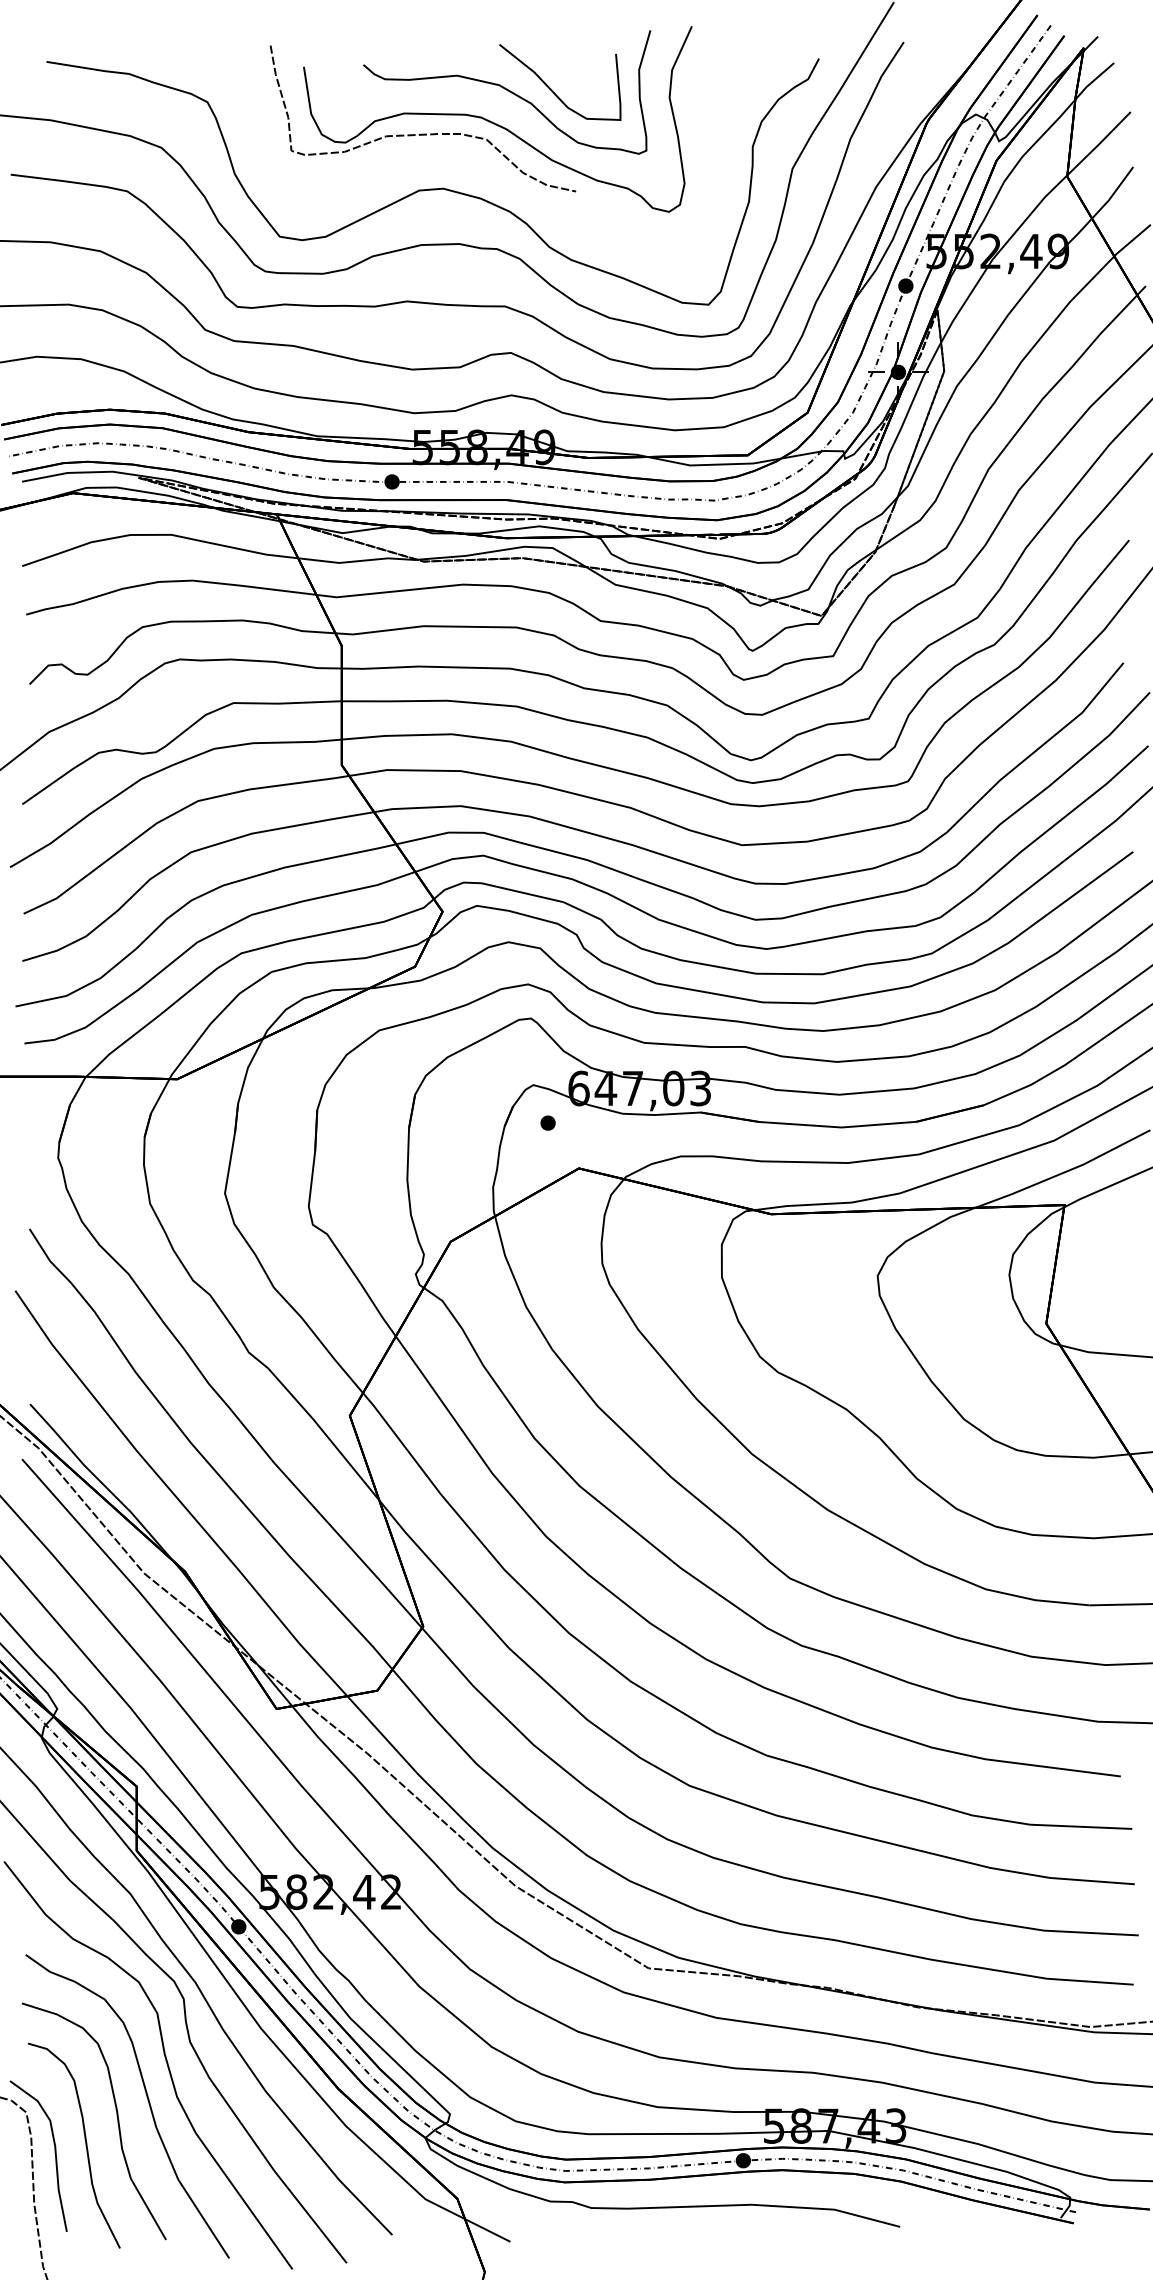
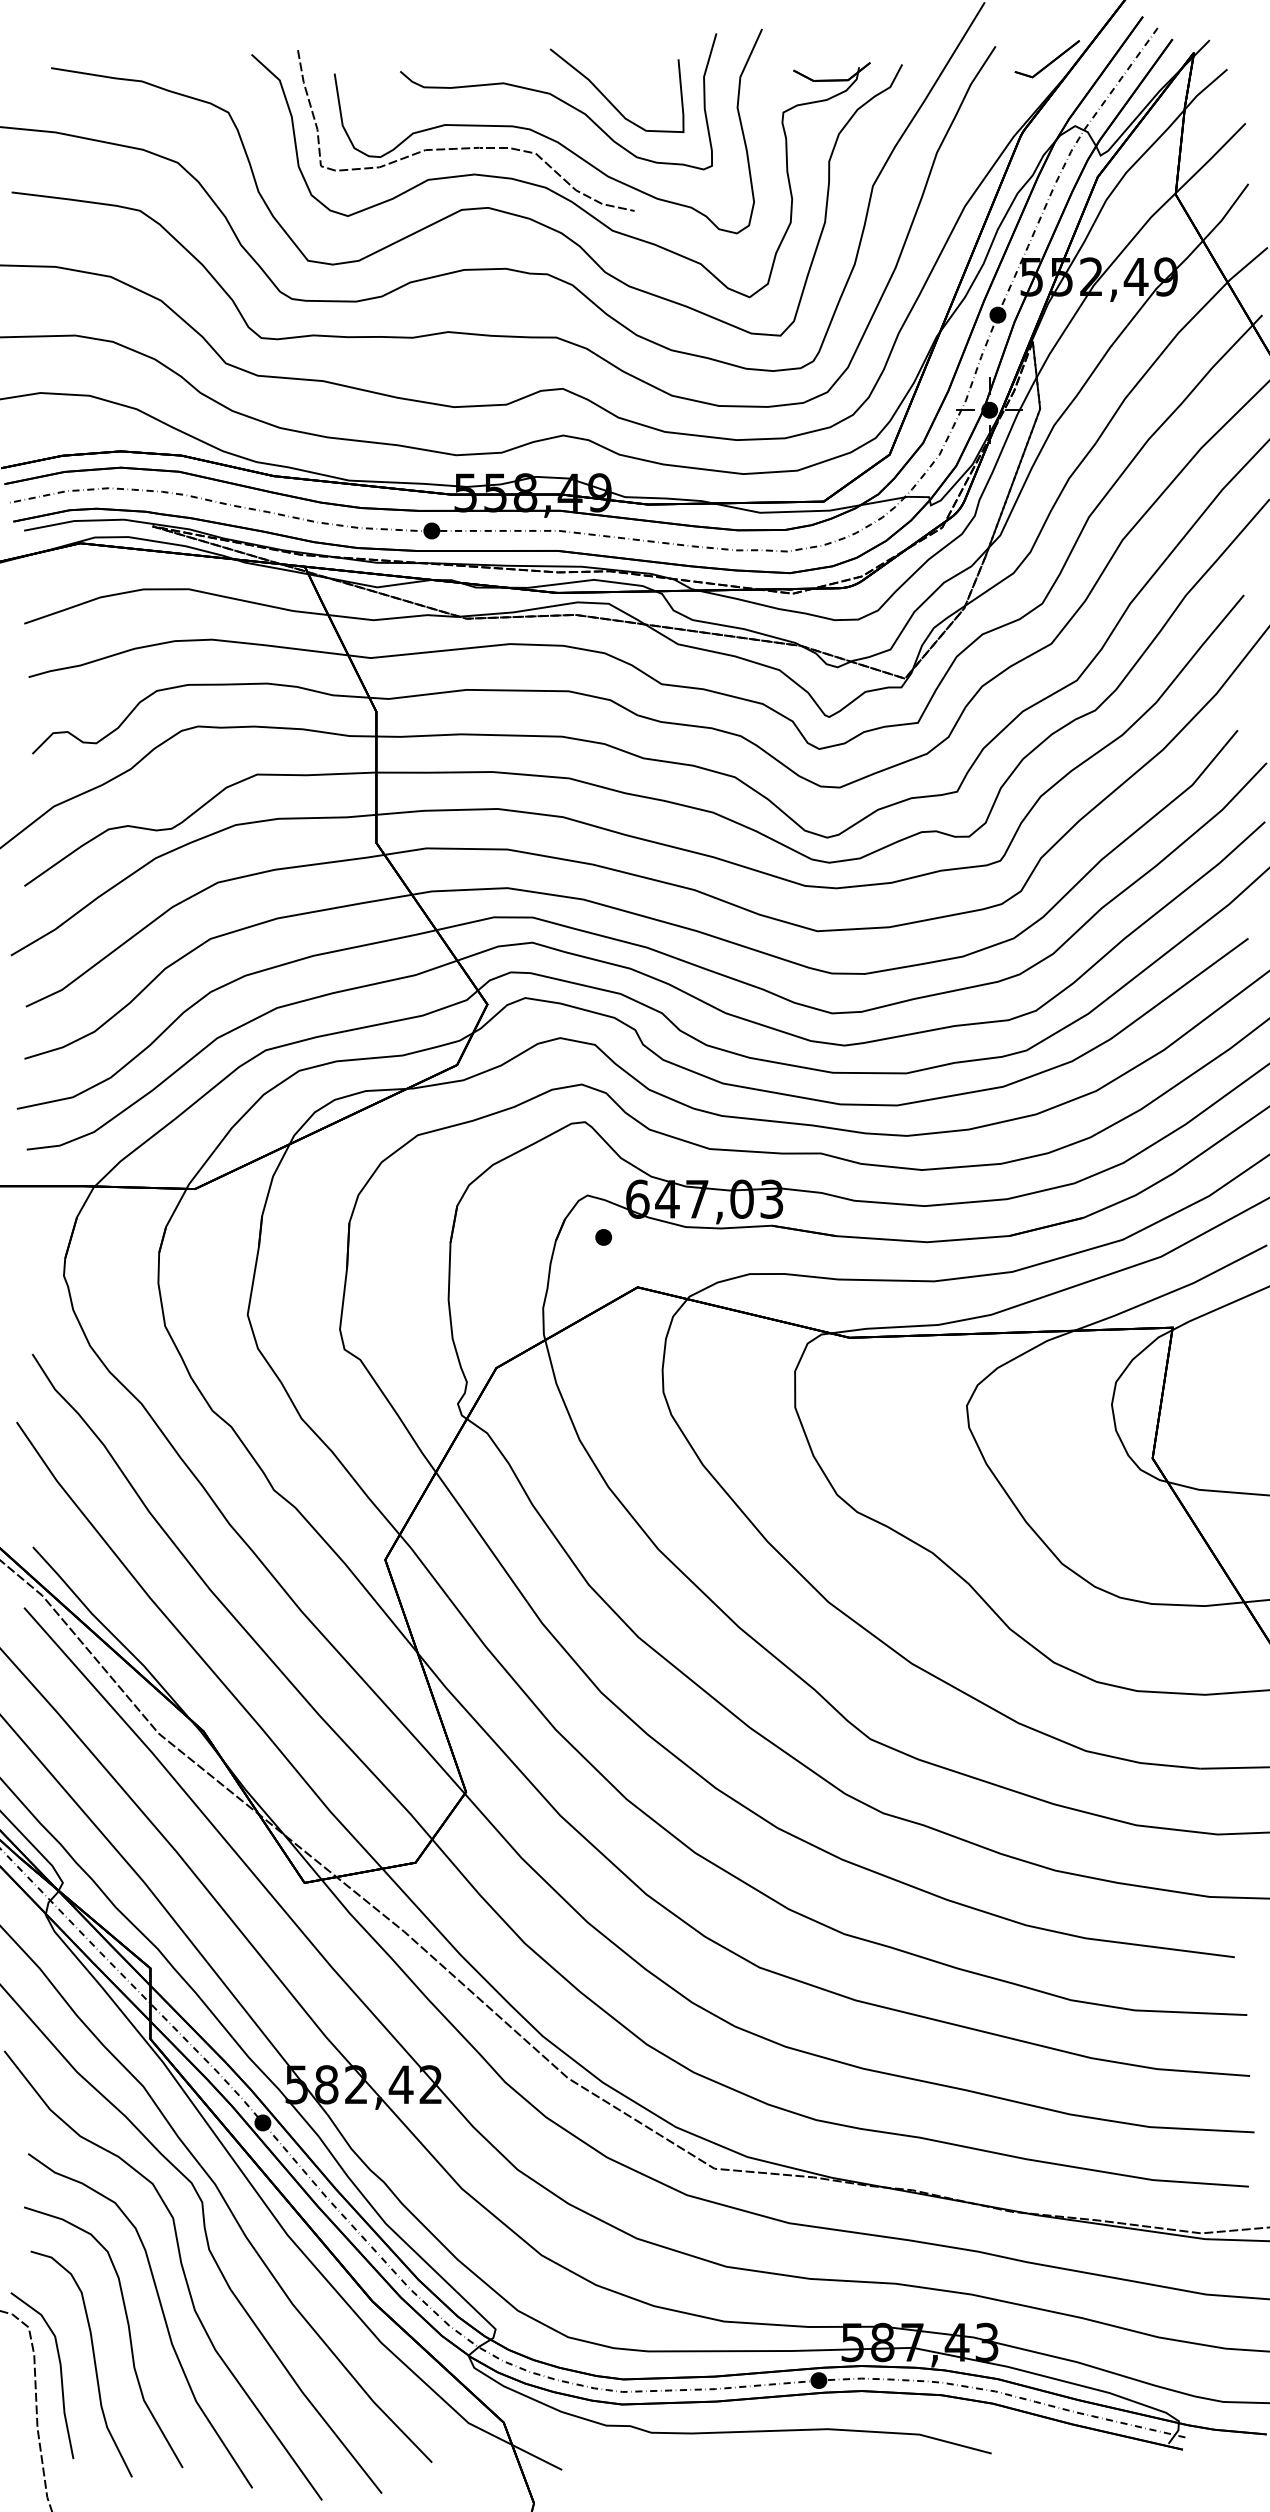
part: (950, 54) -> (1047, 59), added
part: (502, 172) -> (553, 190), added

